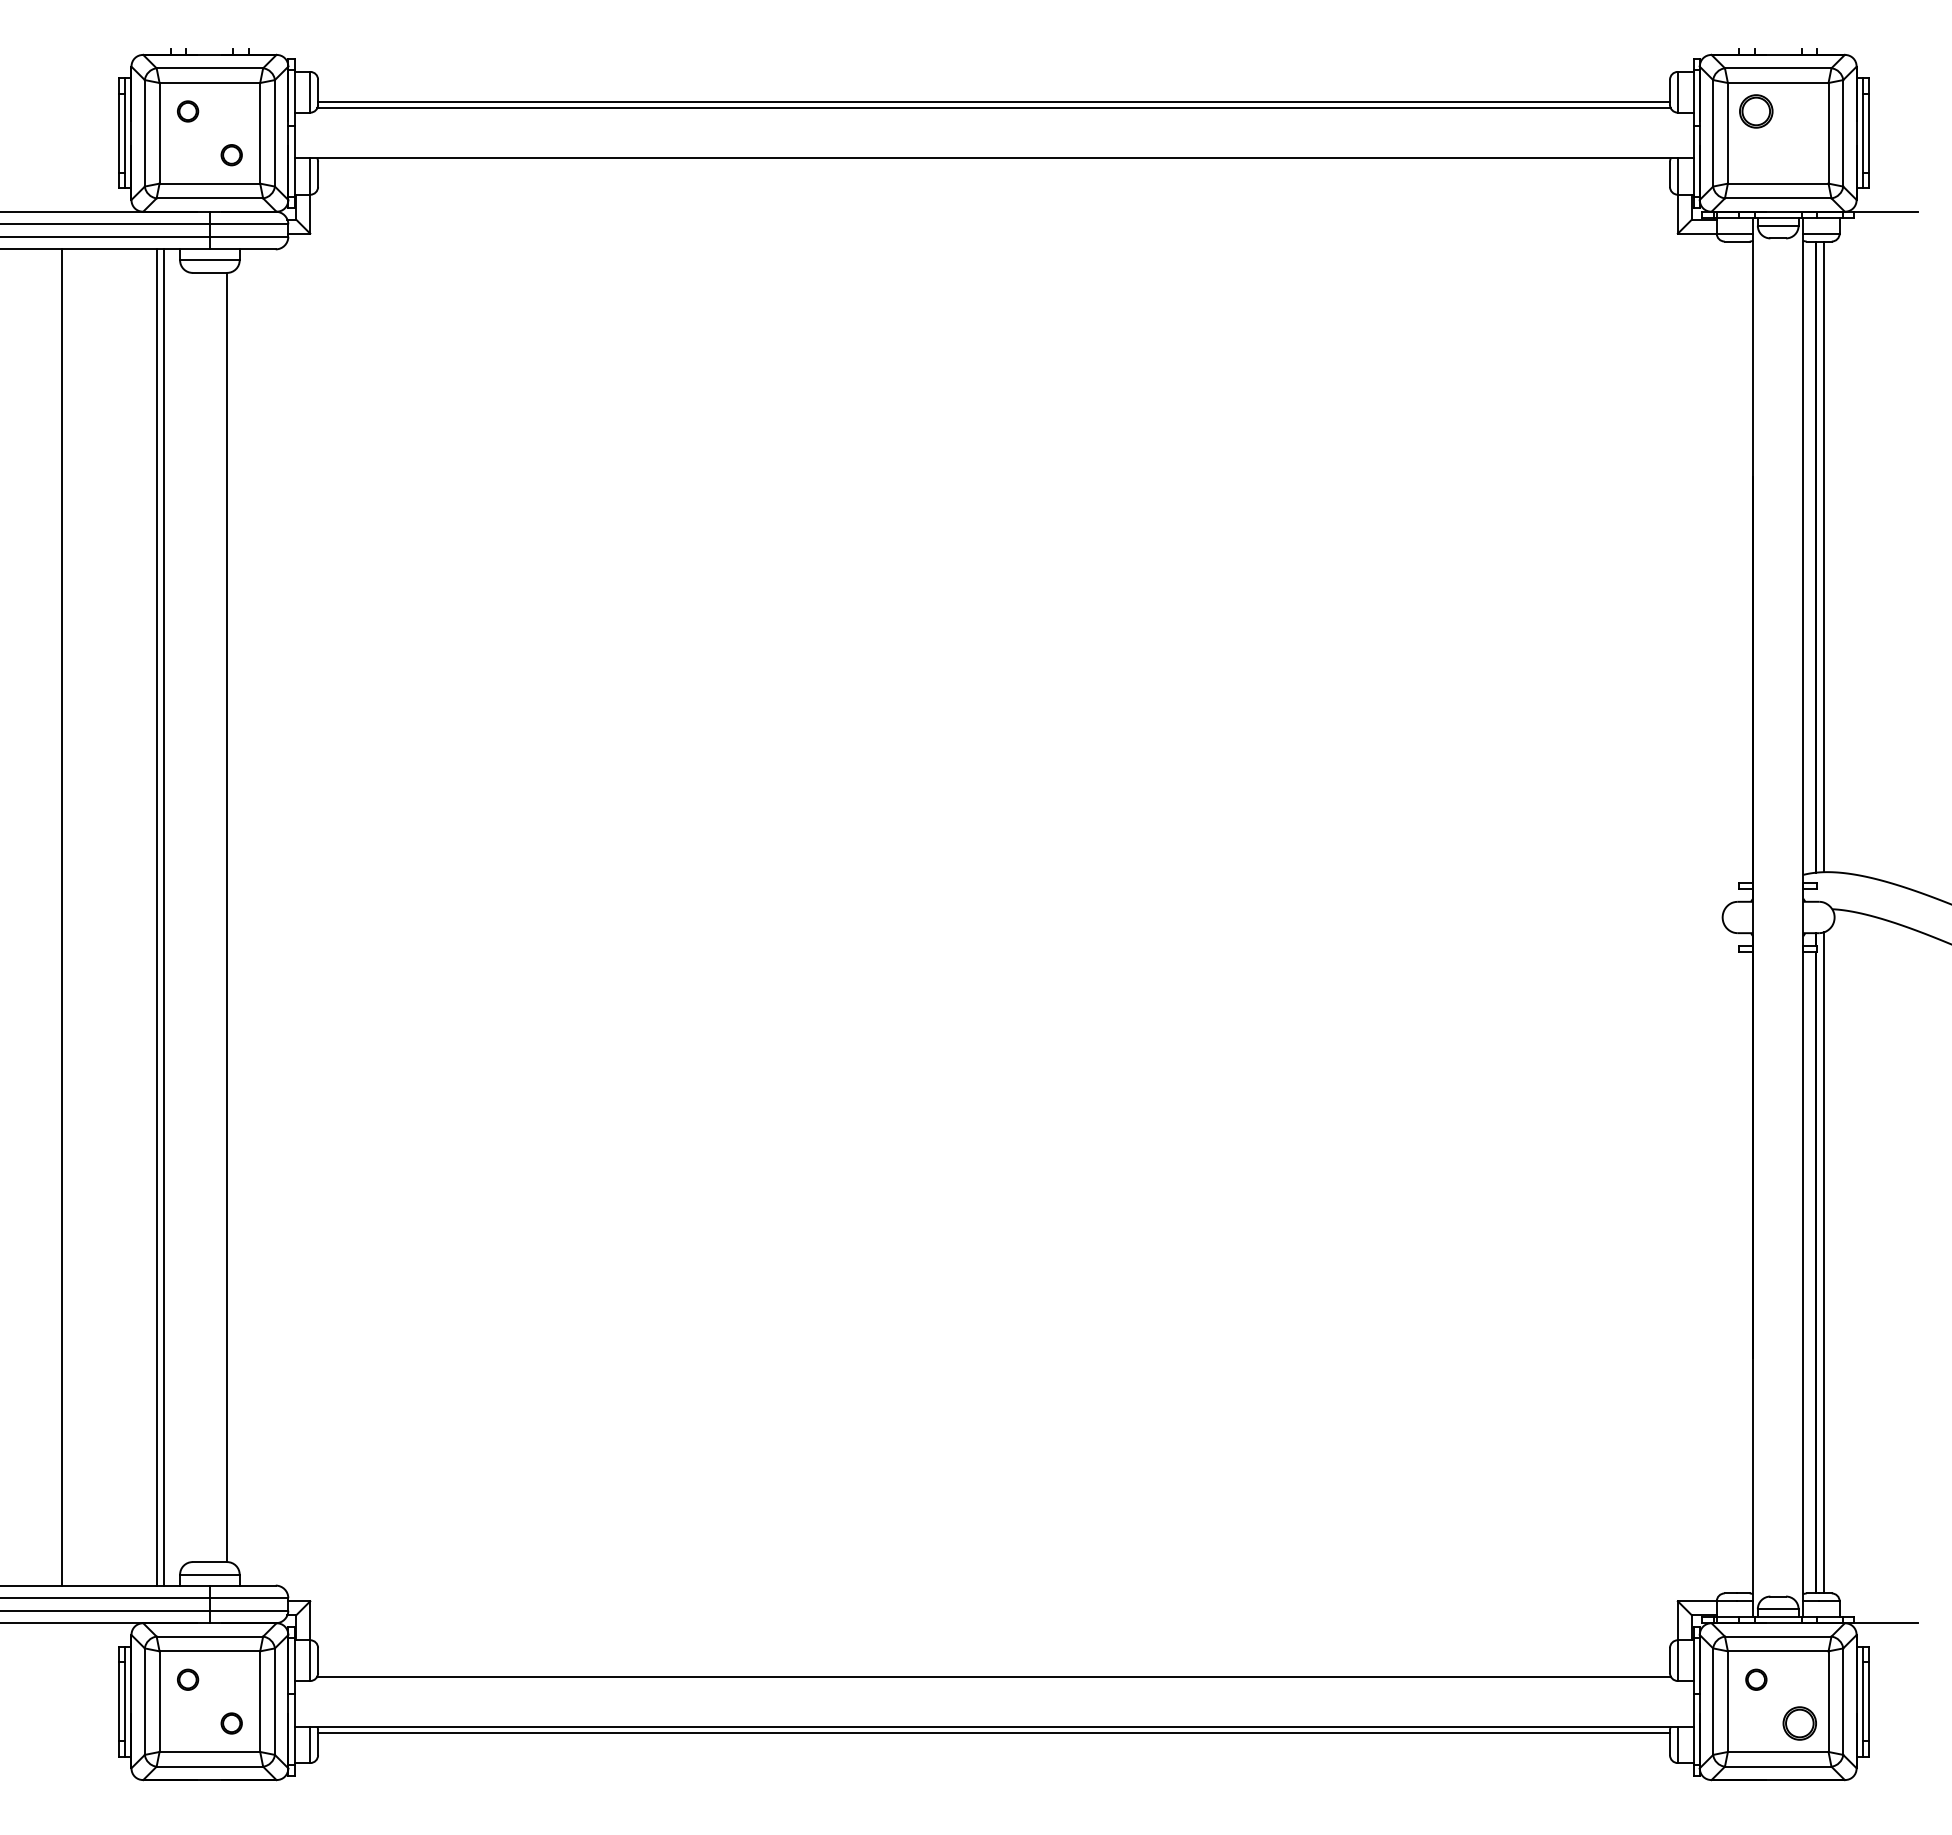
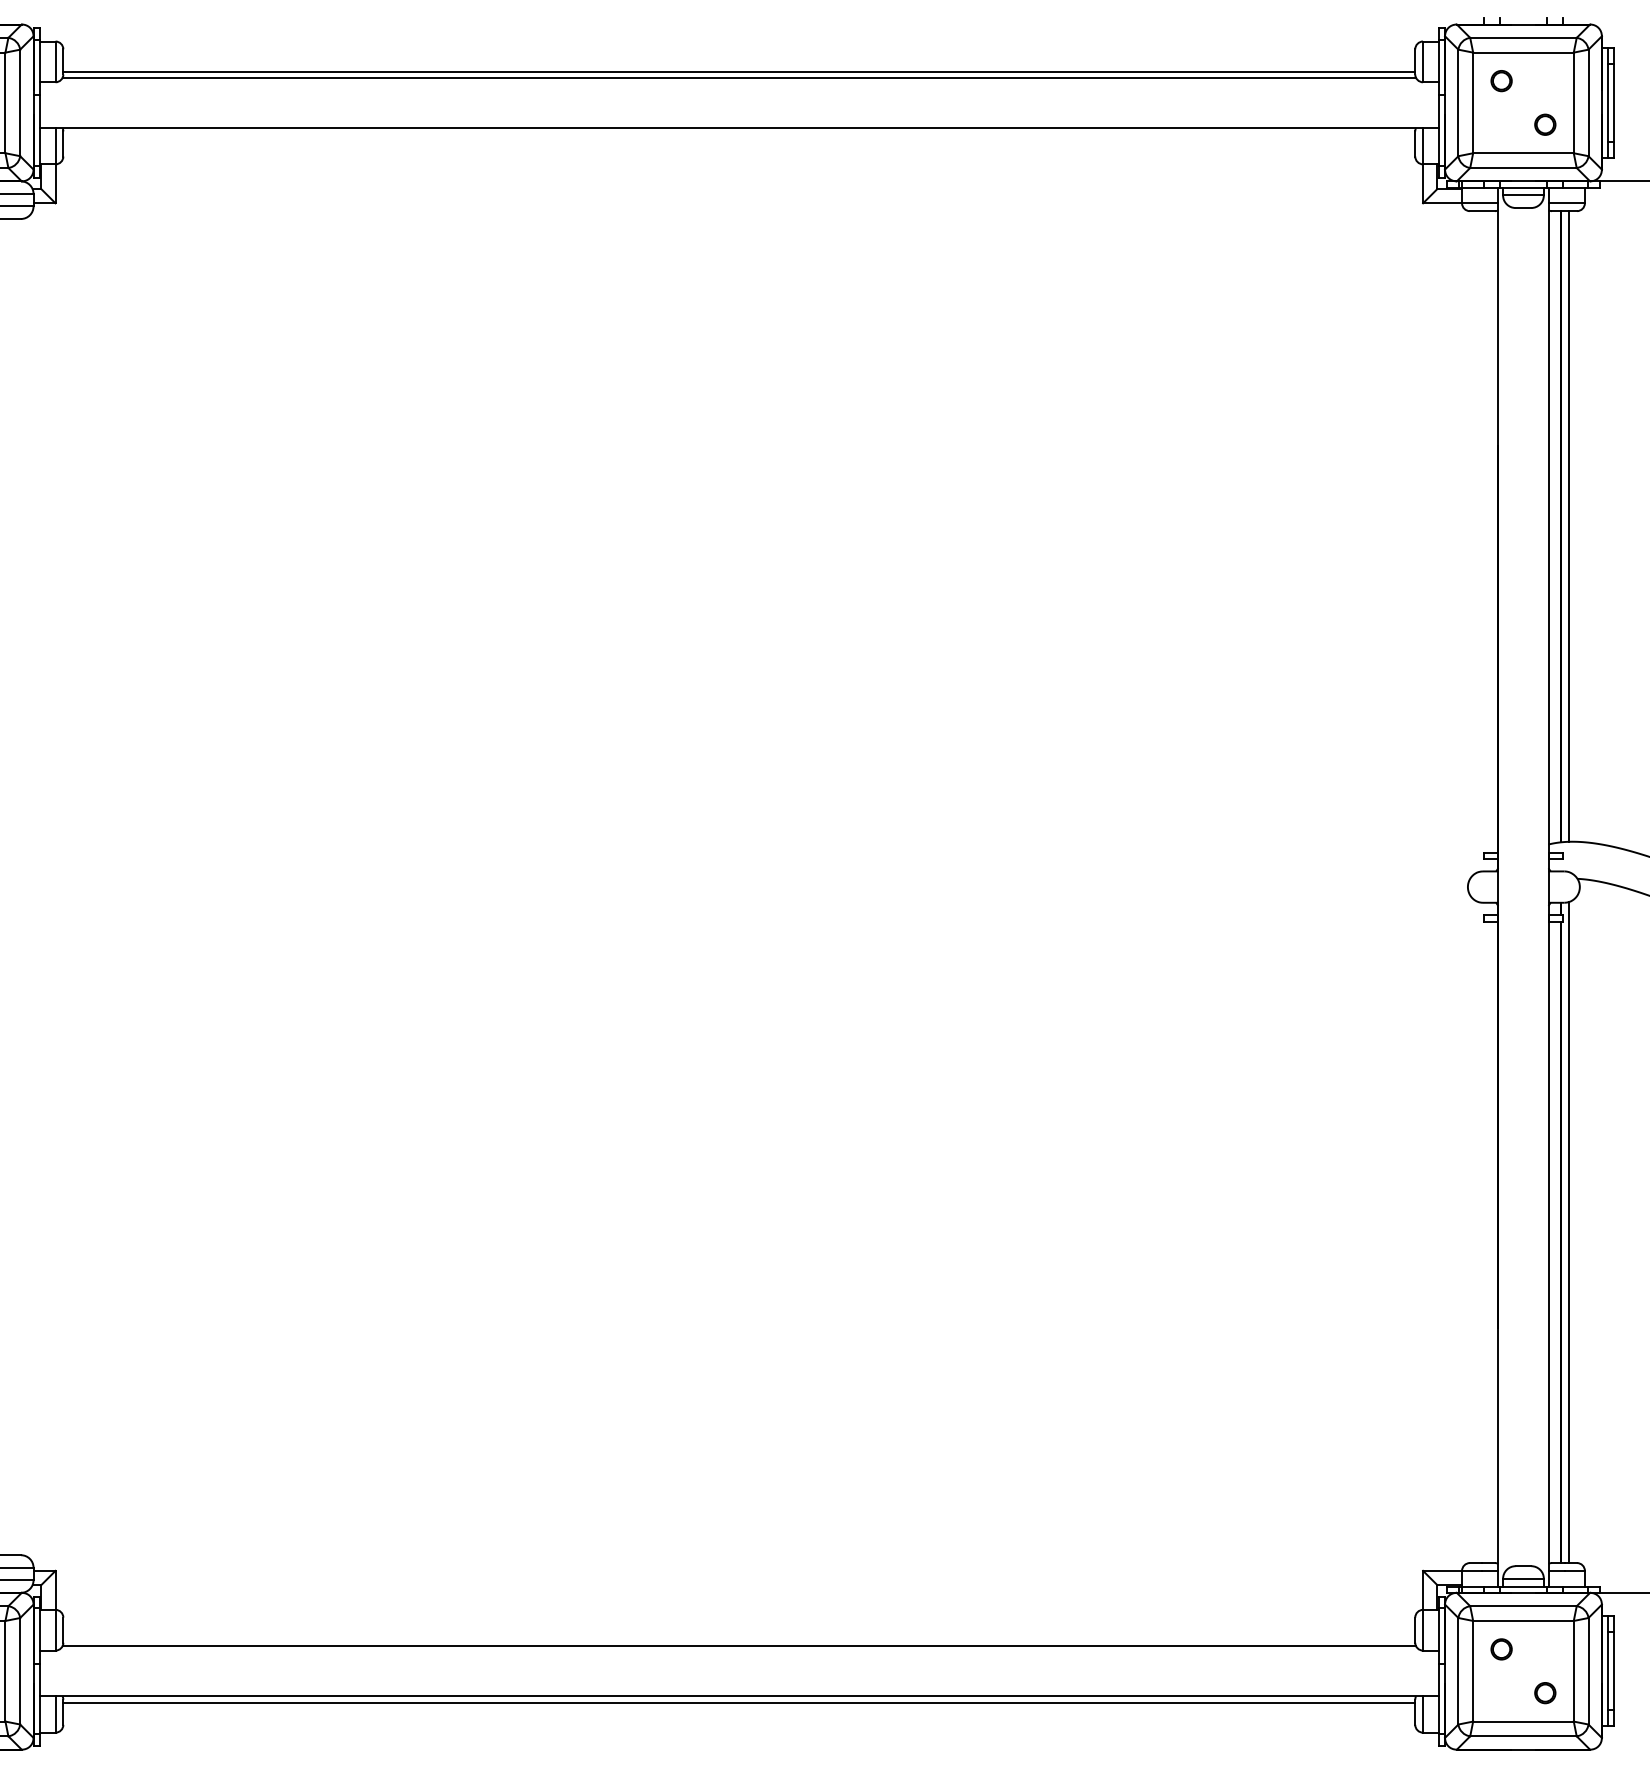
circle: (1756, 111) -> (1501, 81), size x0.62
part: (1800, 155) -> (1545, 125), added
part: (1800, 1723) -> (1545, 1693), size x0.62

